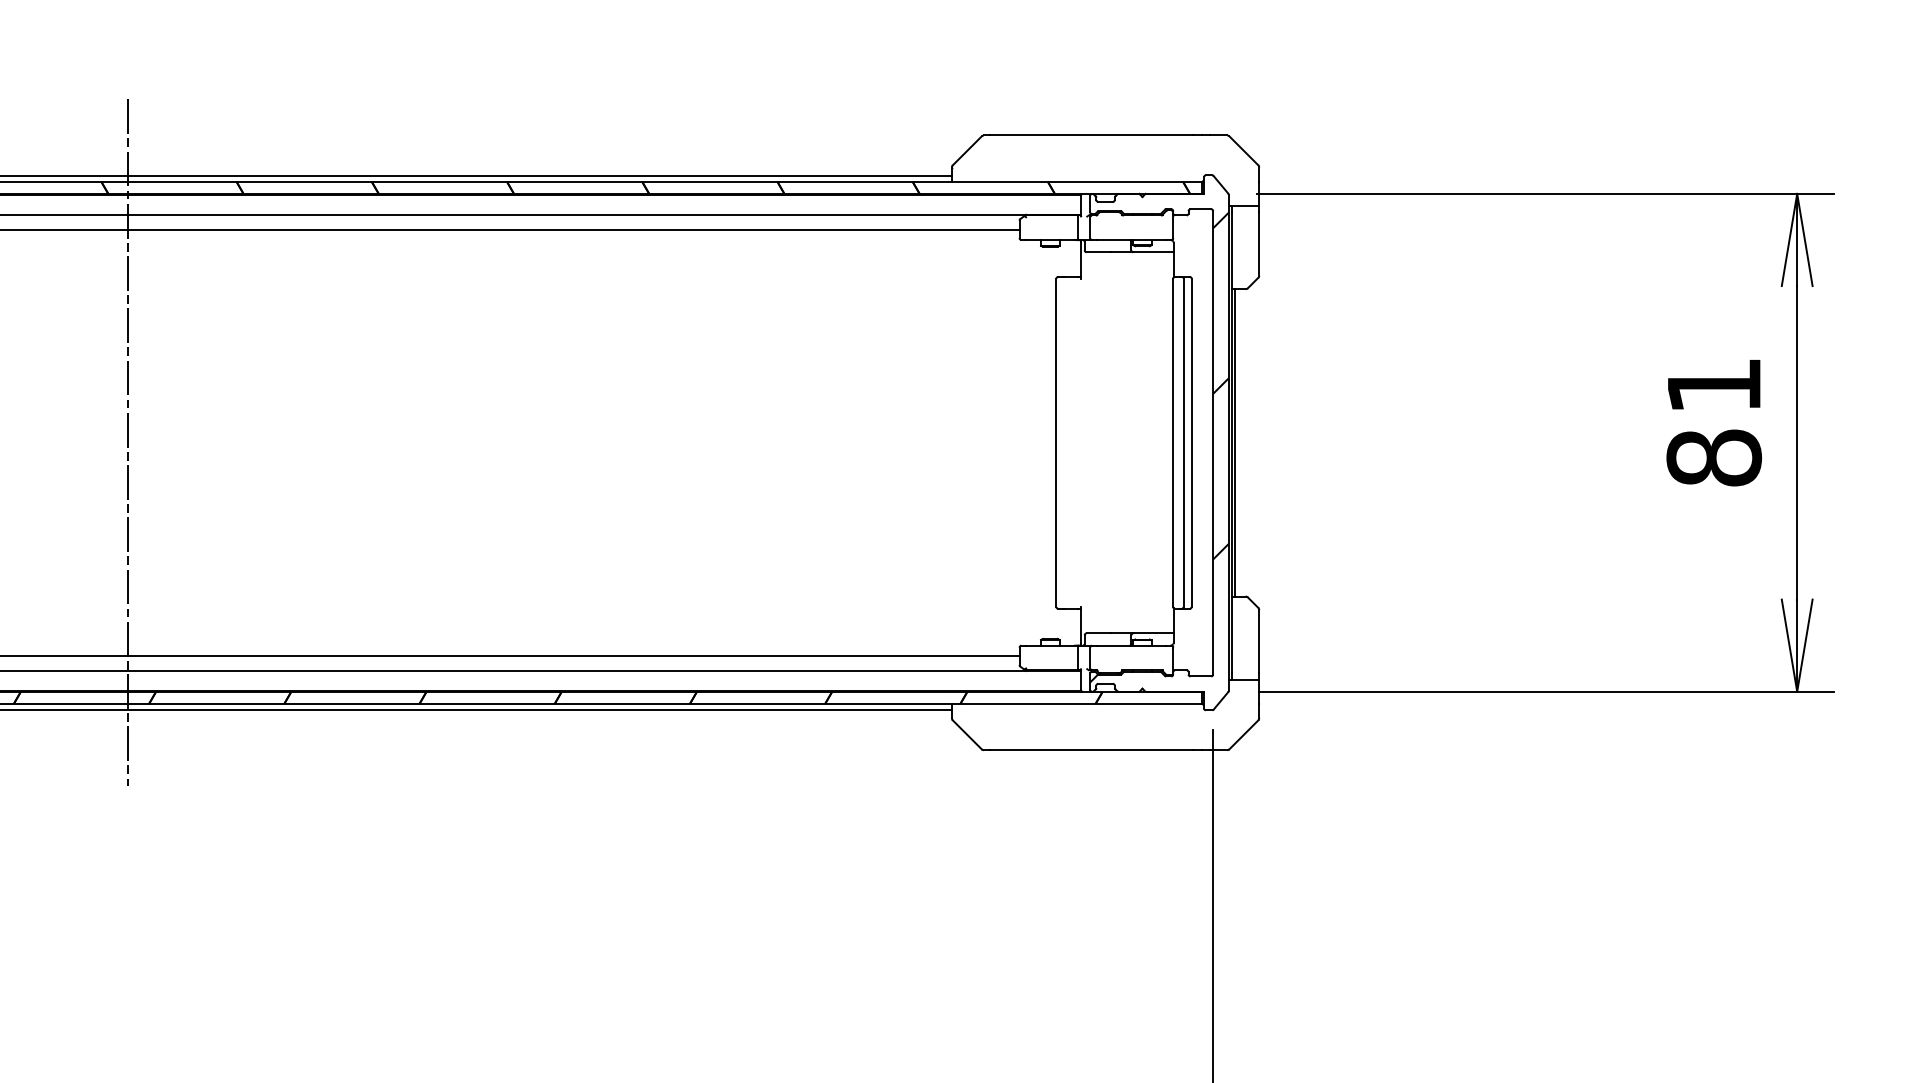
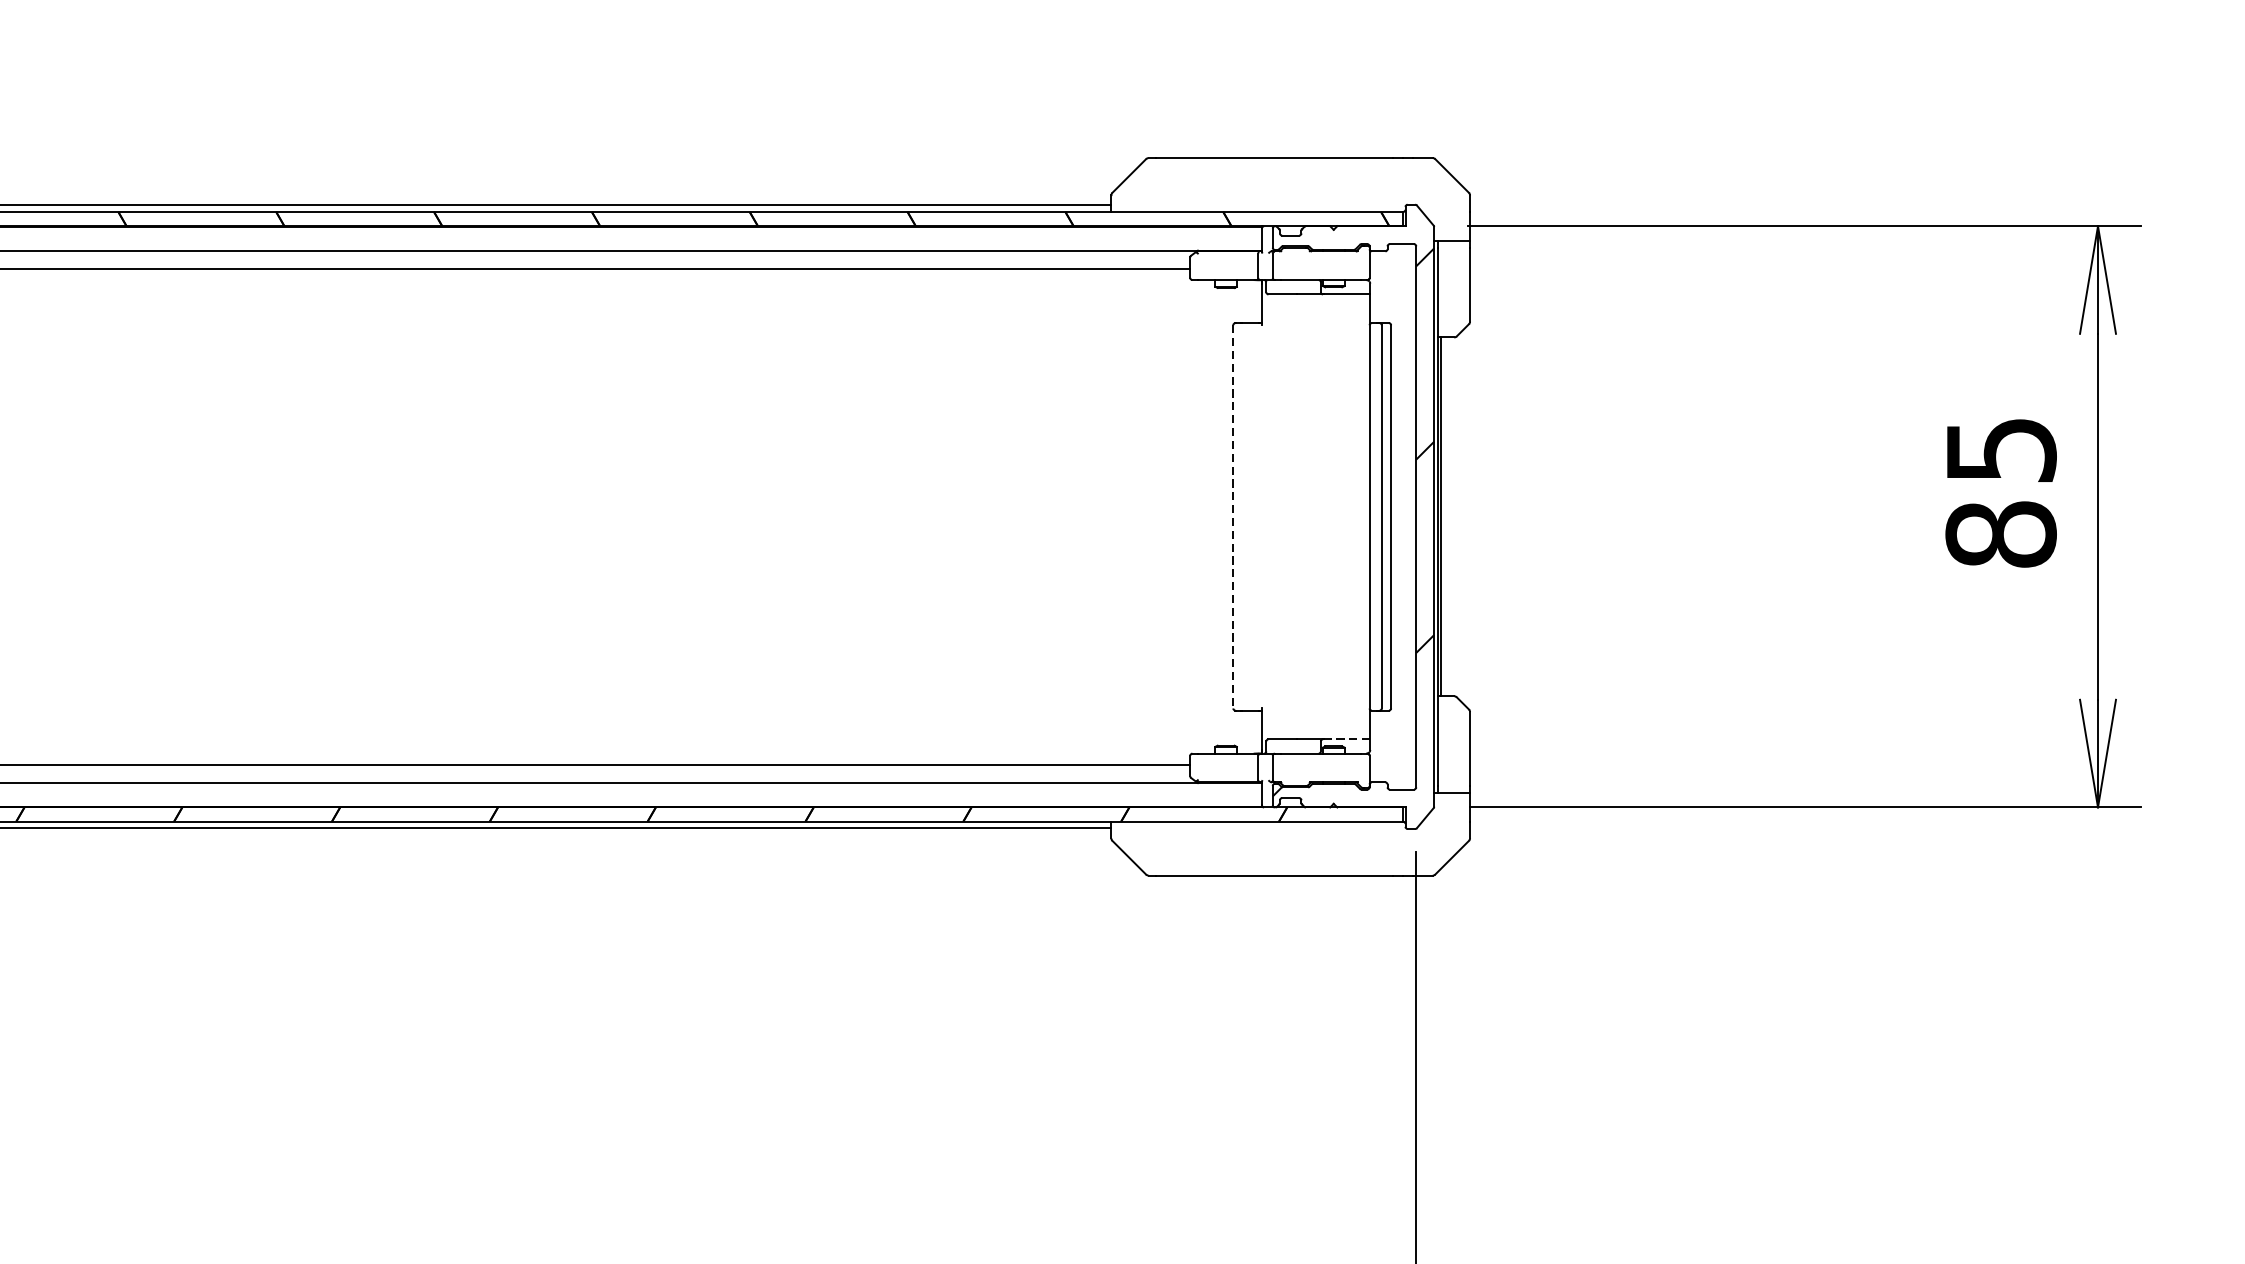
text: (1715, 385) -> (2002, 449), 81 -> 85
line: (128, 442) -> (150, 516), removed
line: (1056, 443) -> (1233, 517), solid -> dashed
line: (1154, 633) -> (1347, 739), solid -> dashed

